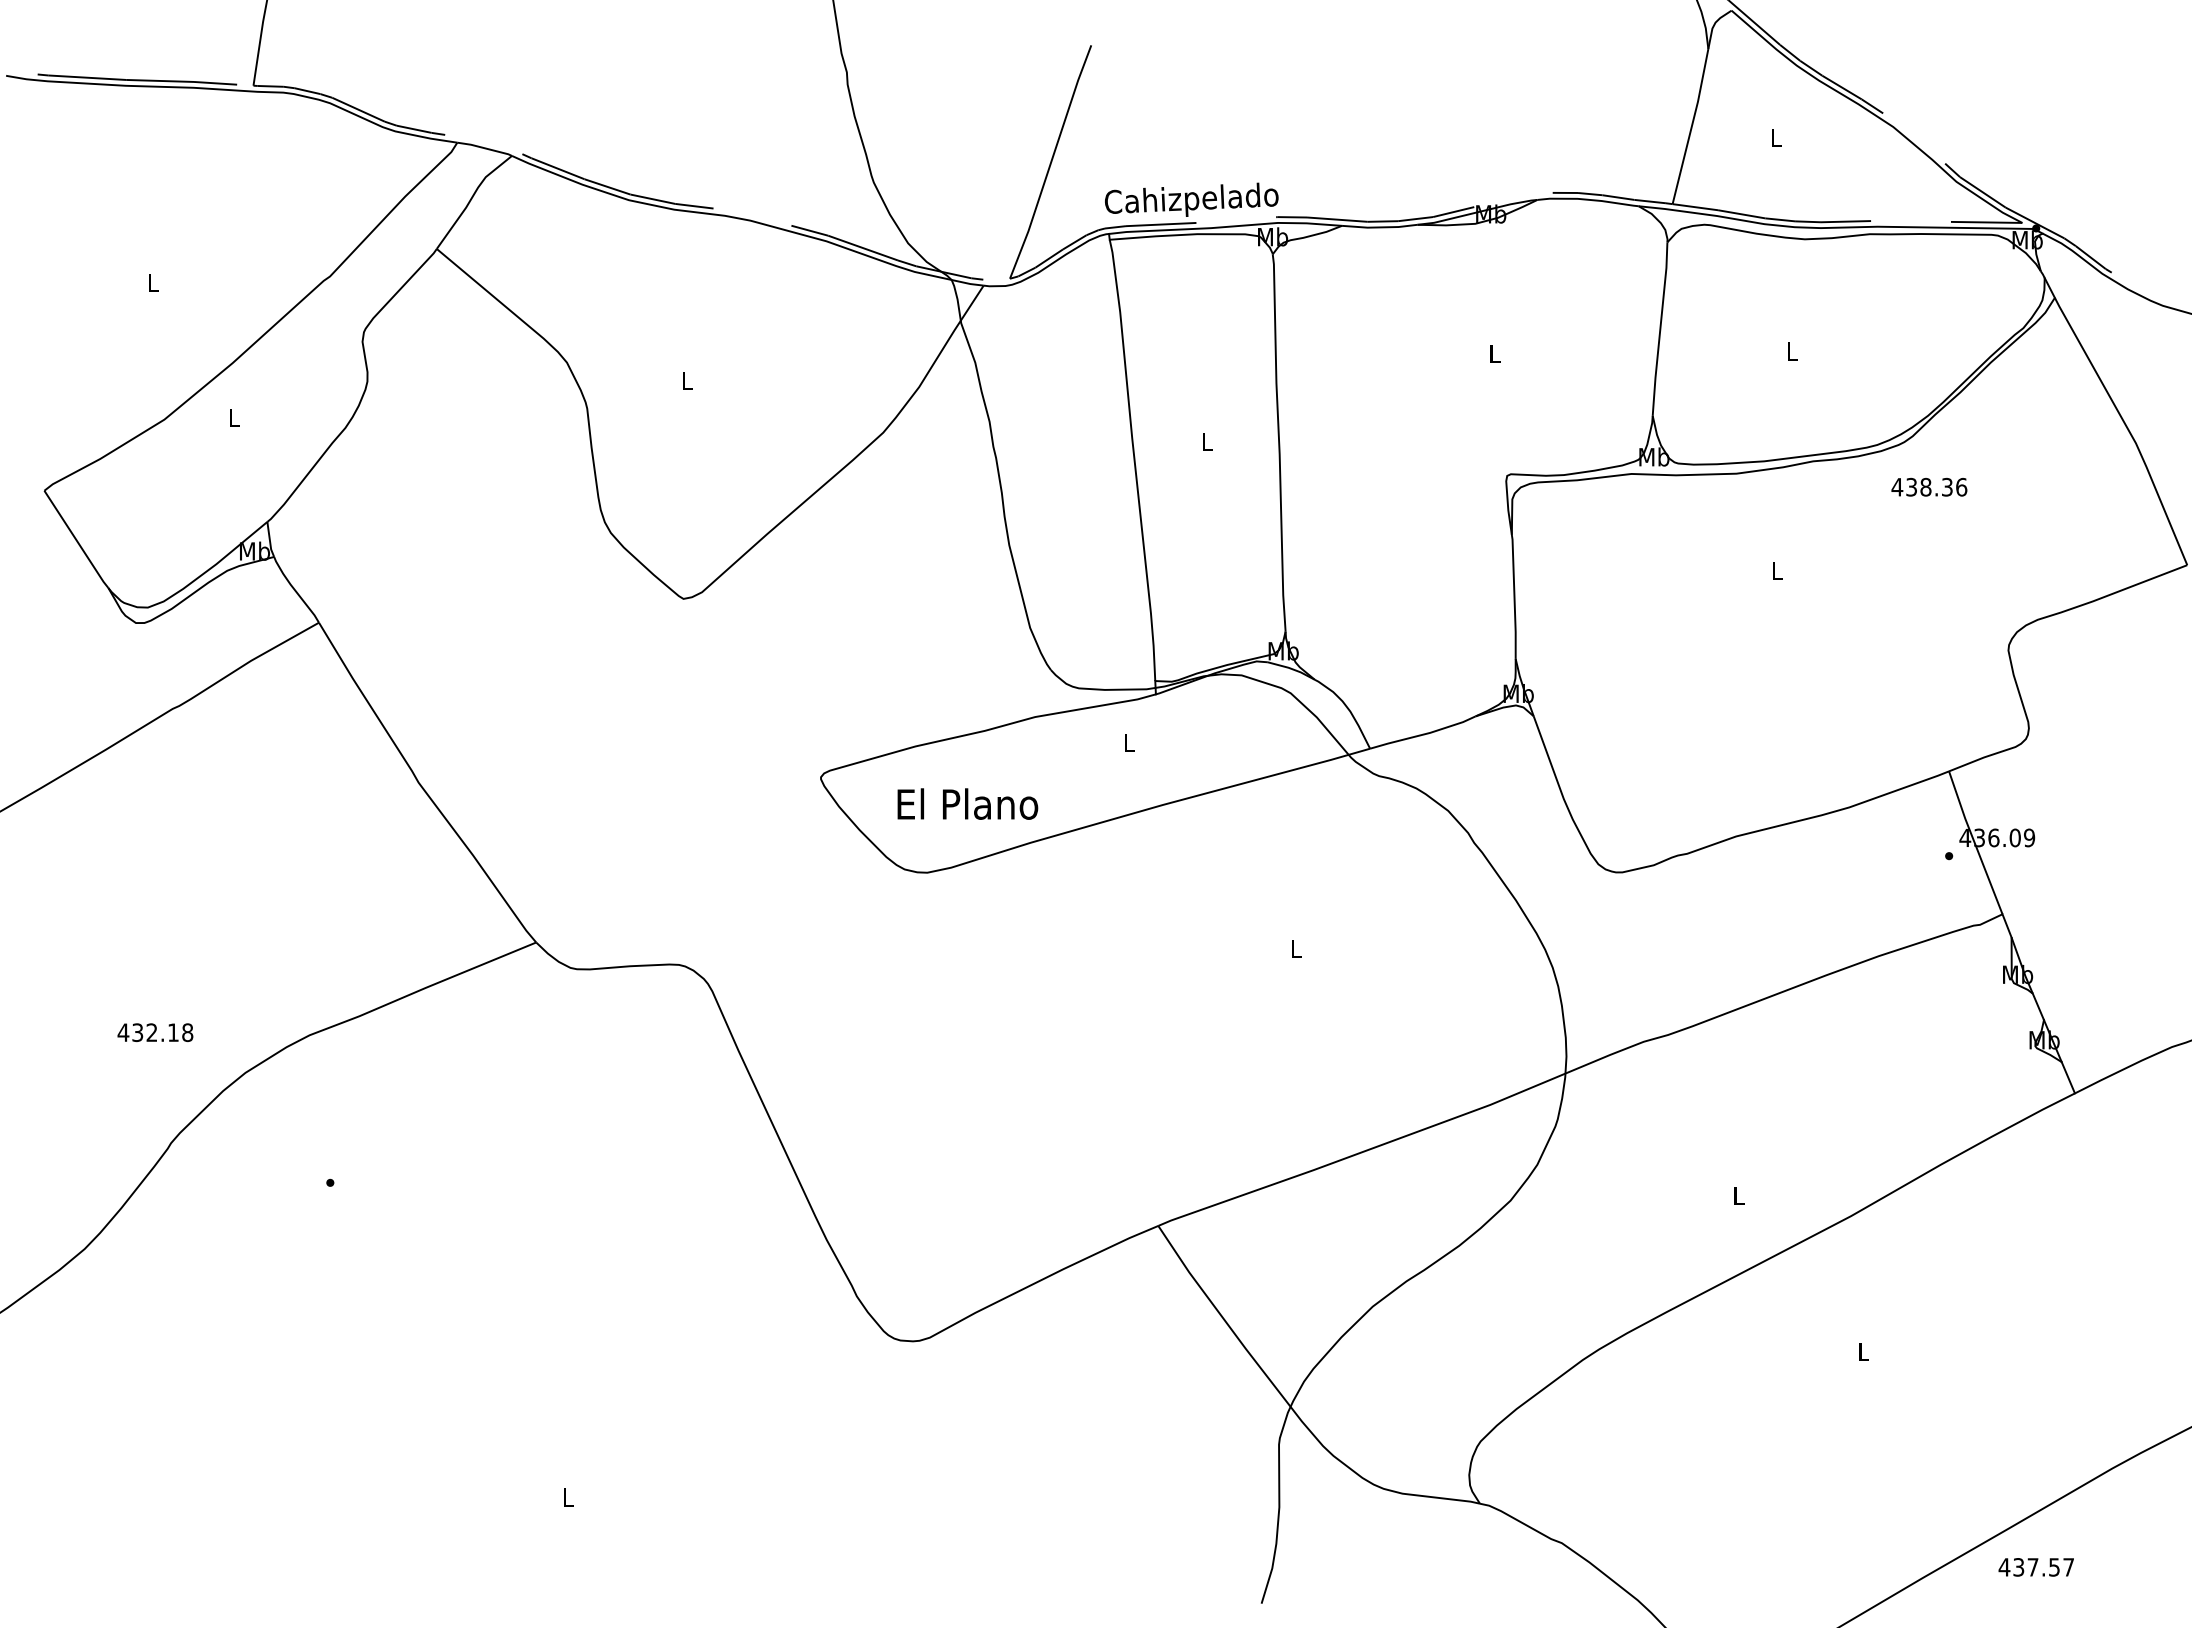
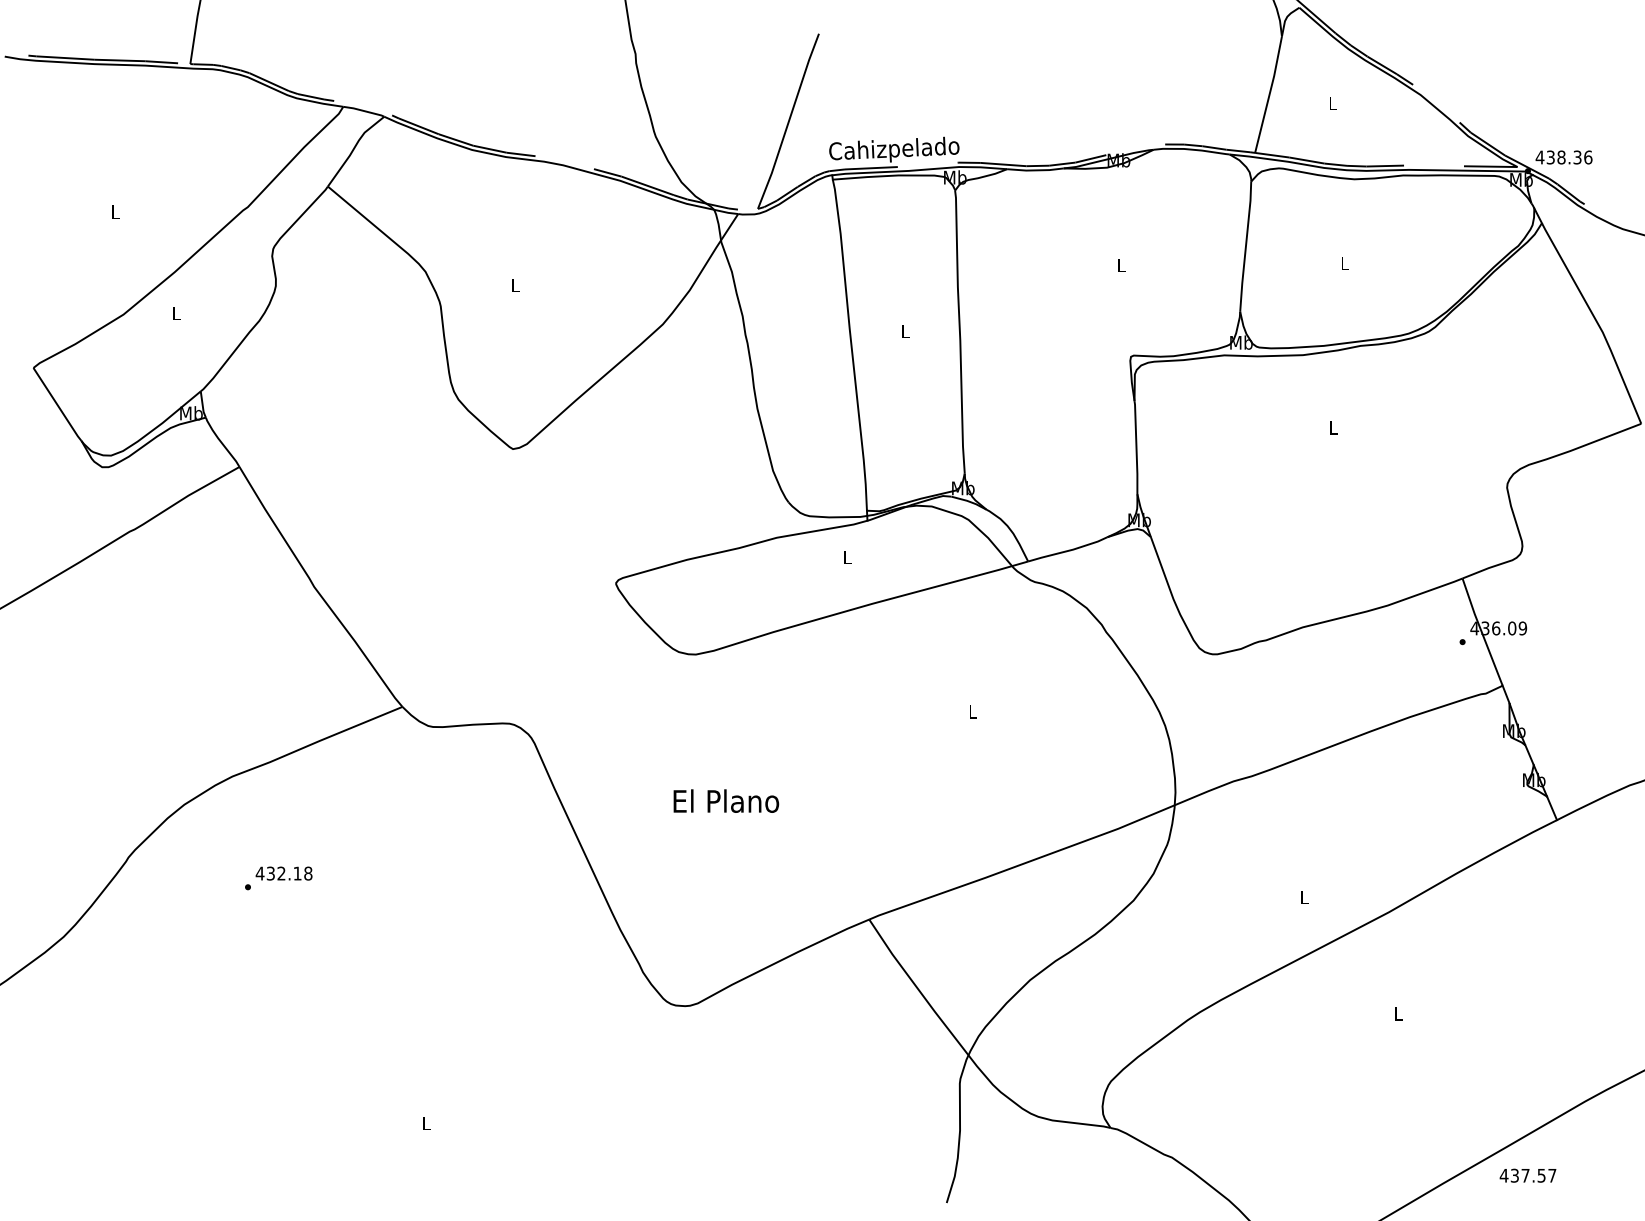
text: (1929, 486) -> (1564, 156), moved
text: (967, 803) -> (726, 800), moved
text: (155, 1032) -> (284, 873), moved

